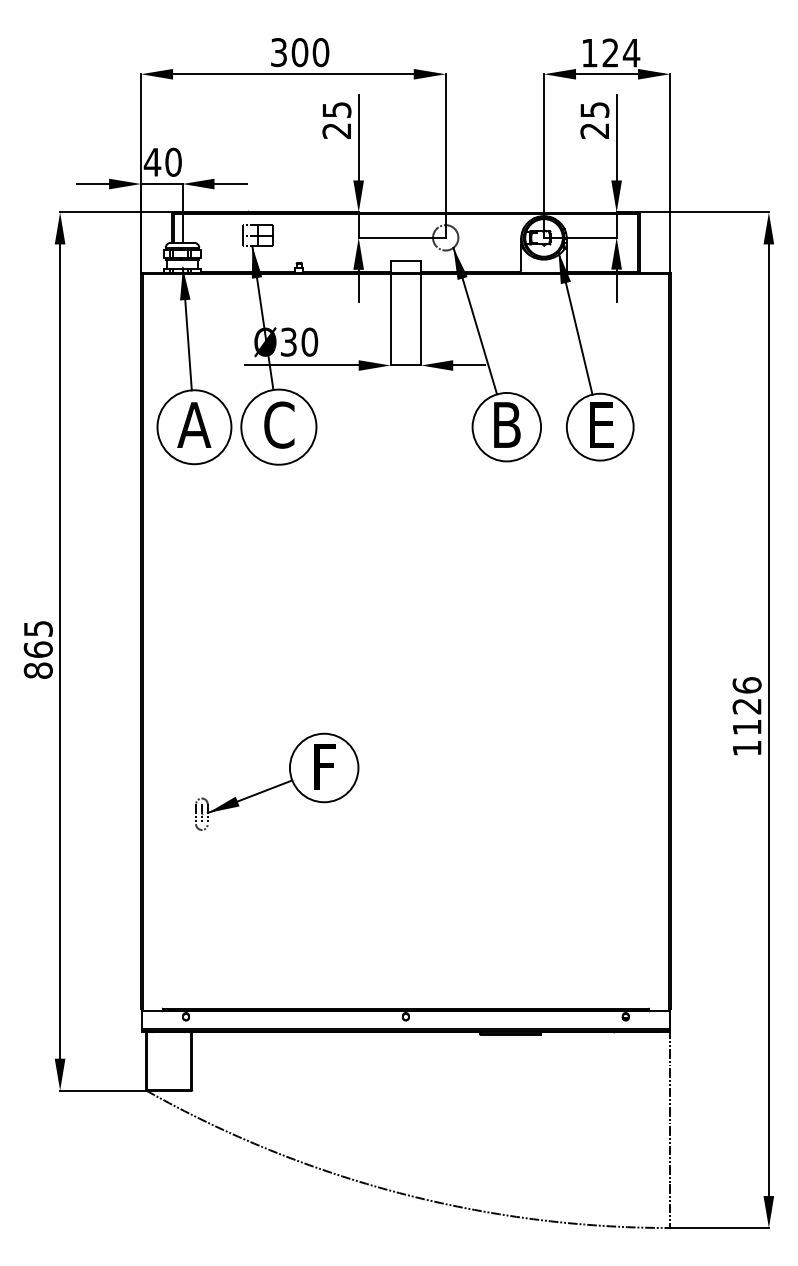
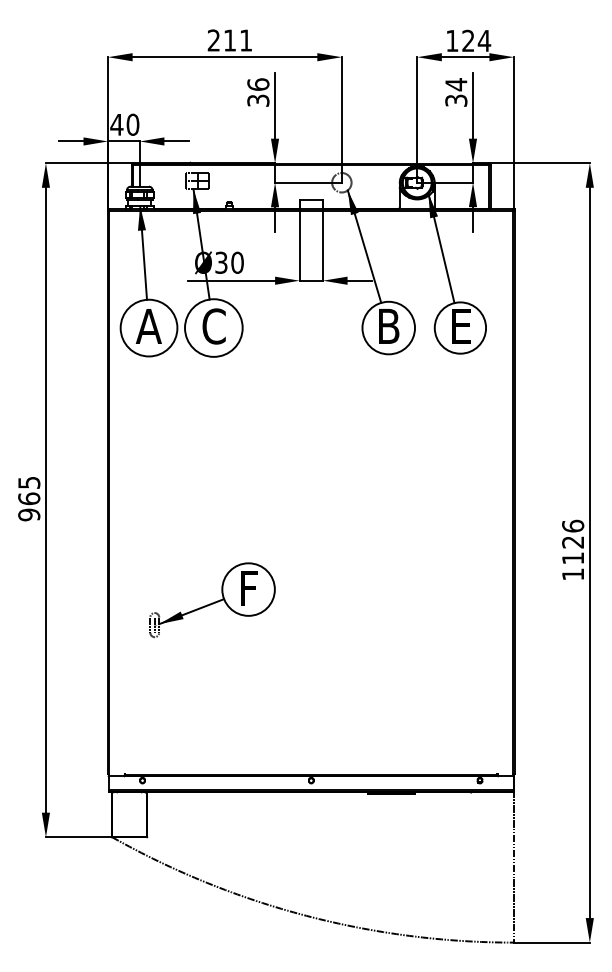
text: (300, 52) -> (230, 40), 300 -> 211
text: (336, 119) -> (258, 91), 25 -> 36
text: (594, 119) -> (456, 91), 25 -> 34
text: (38, 670) -> (29, 514), 865 -> 965

